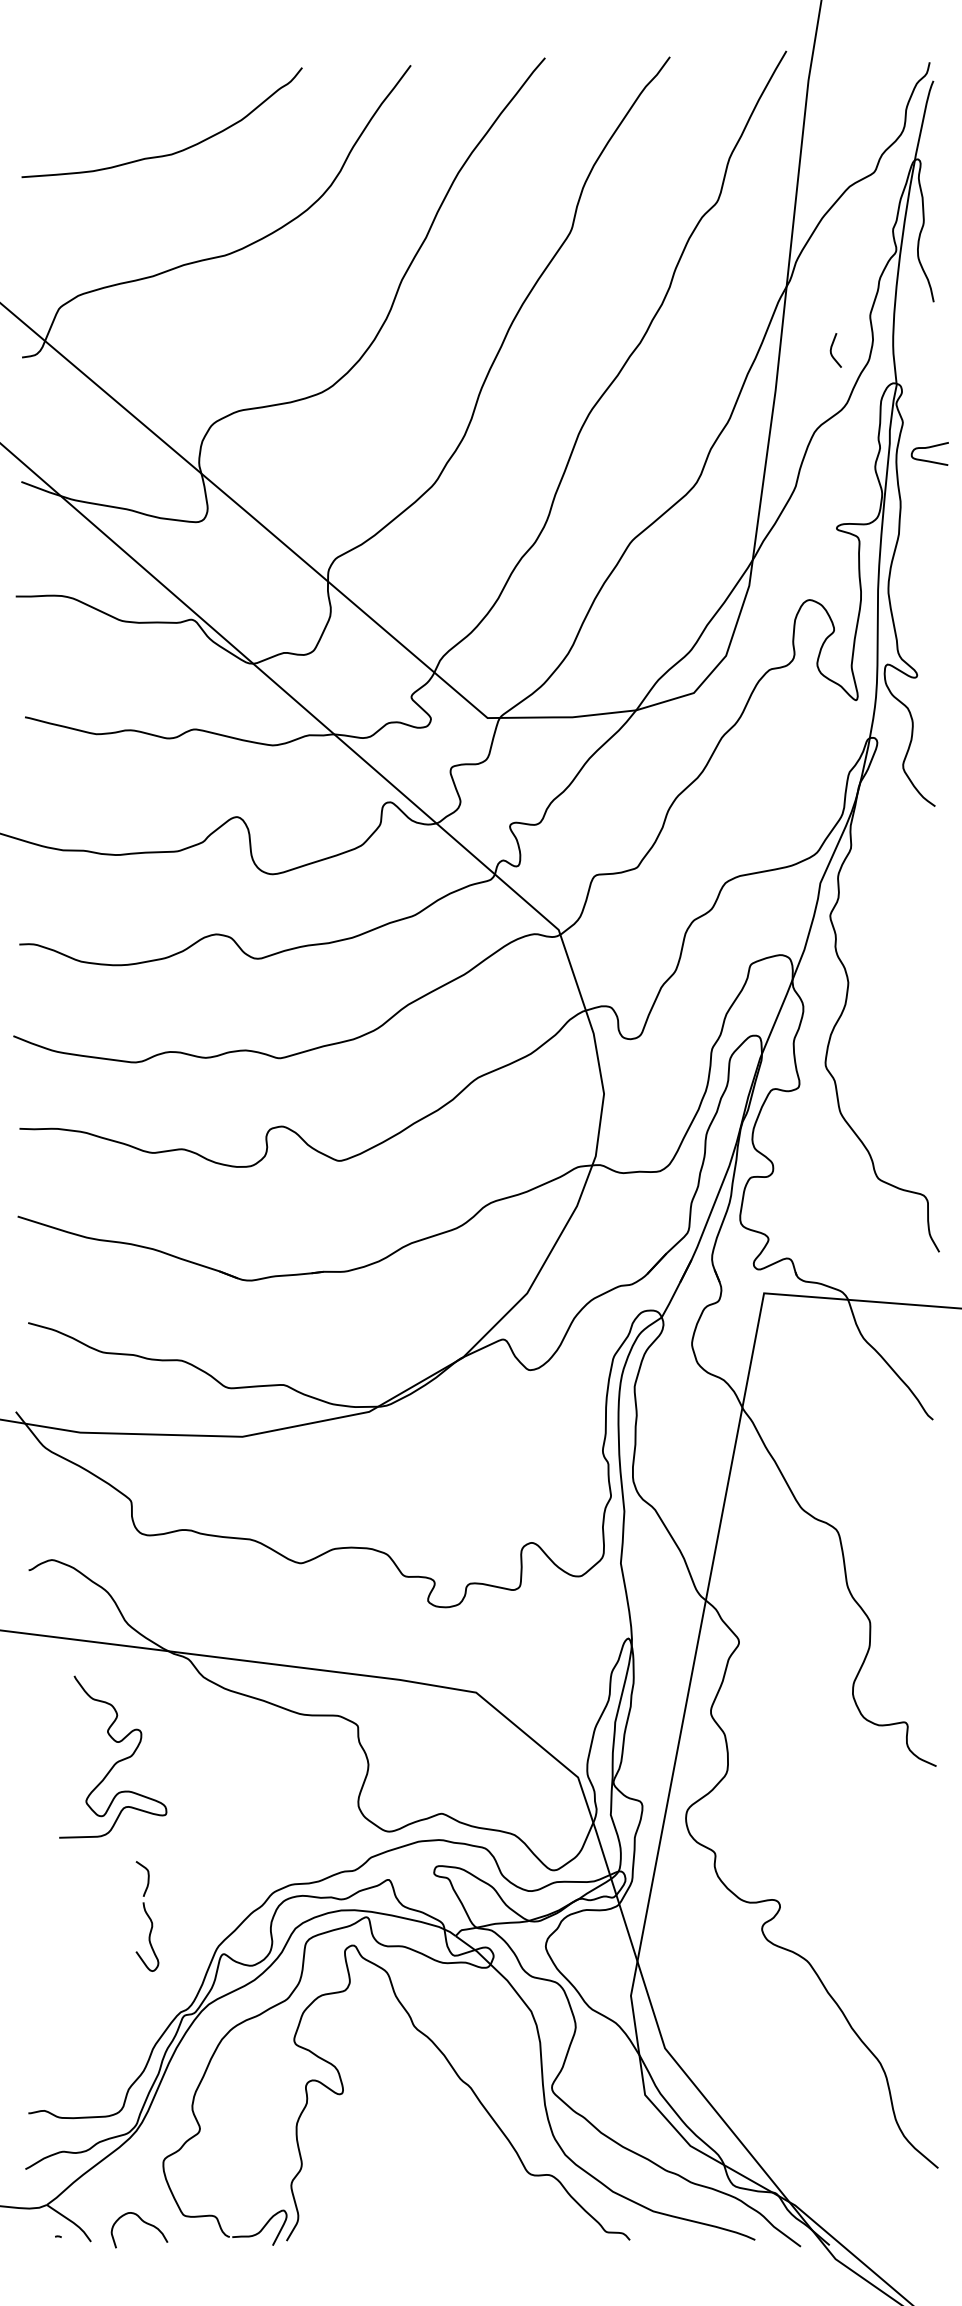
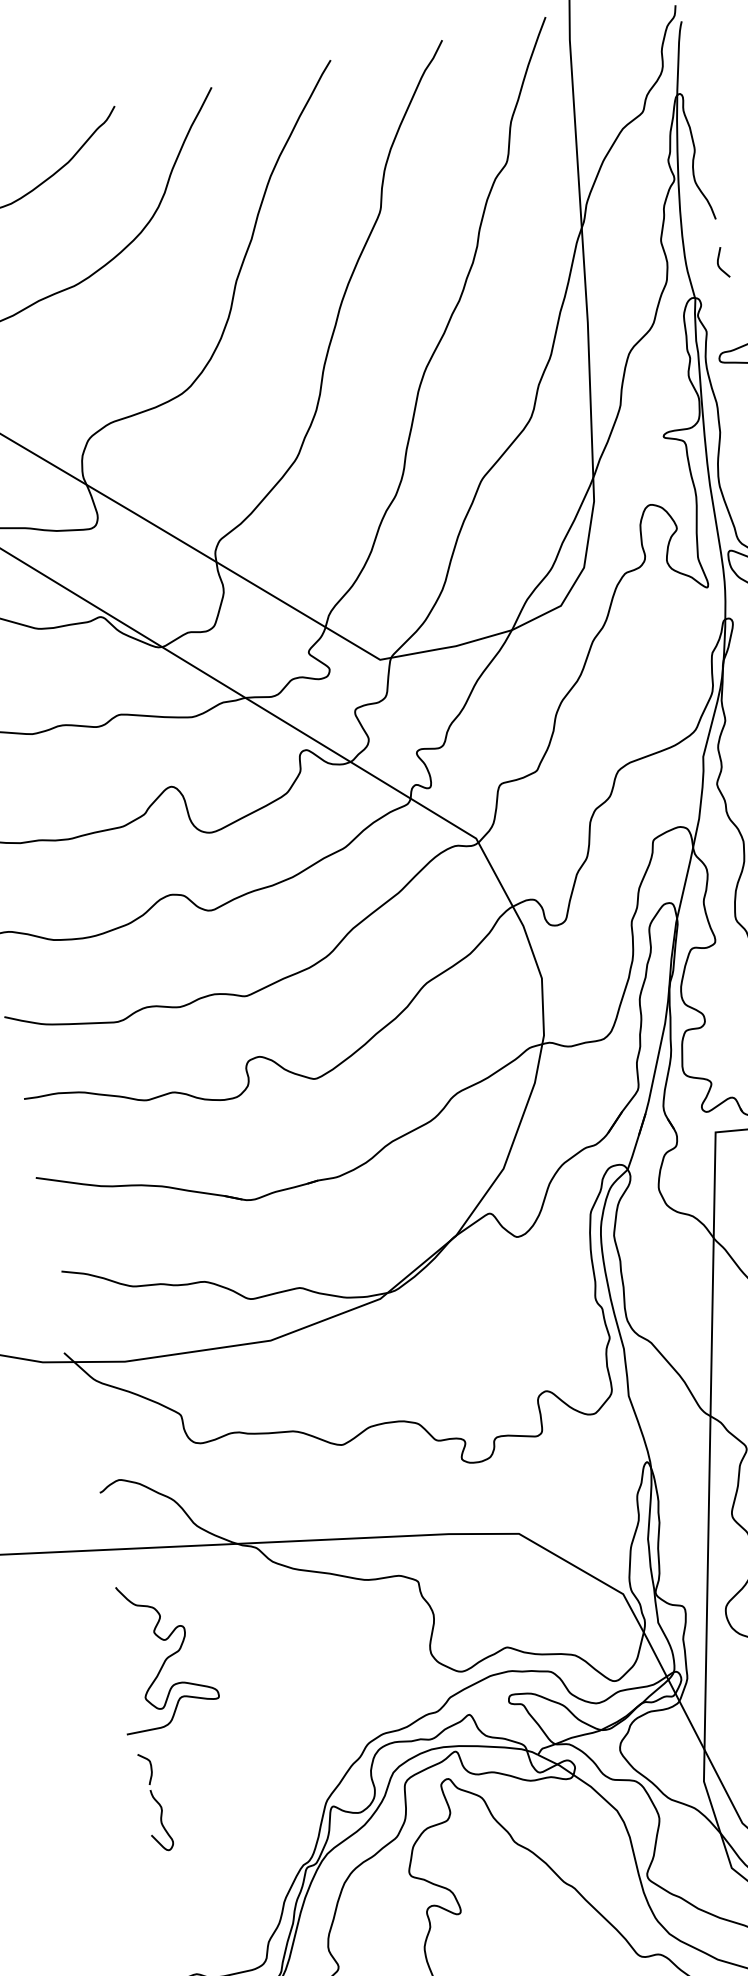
curve: (831, 350) -> (718, 263), moved
curve: (116, 1761) -> (166, 1657), moved
part: (147, 1916) -> (156, 1802), moved

